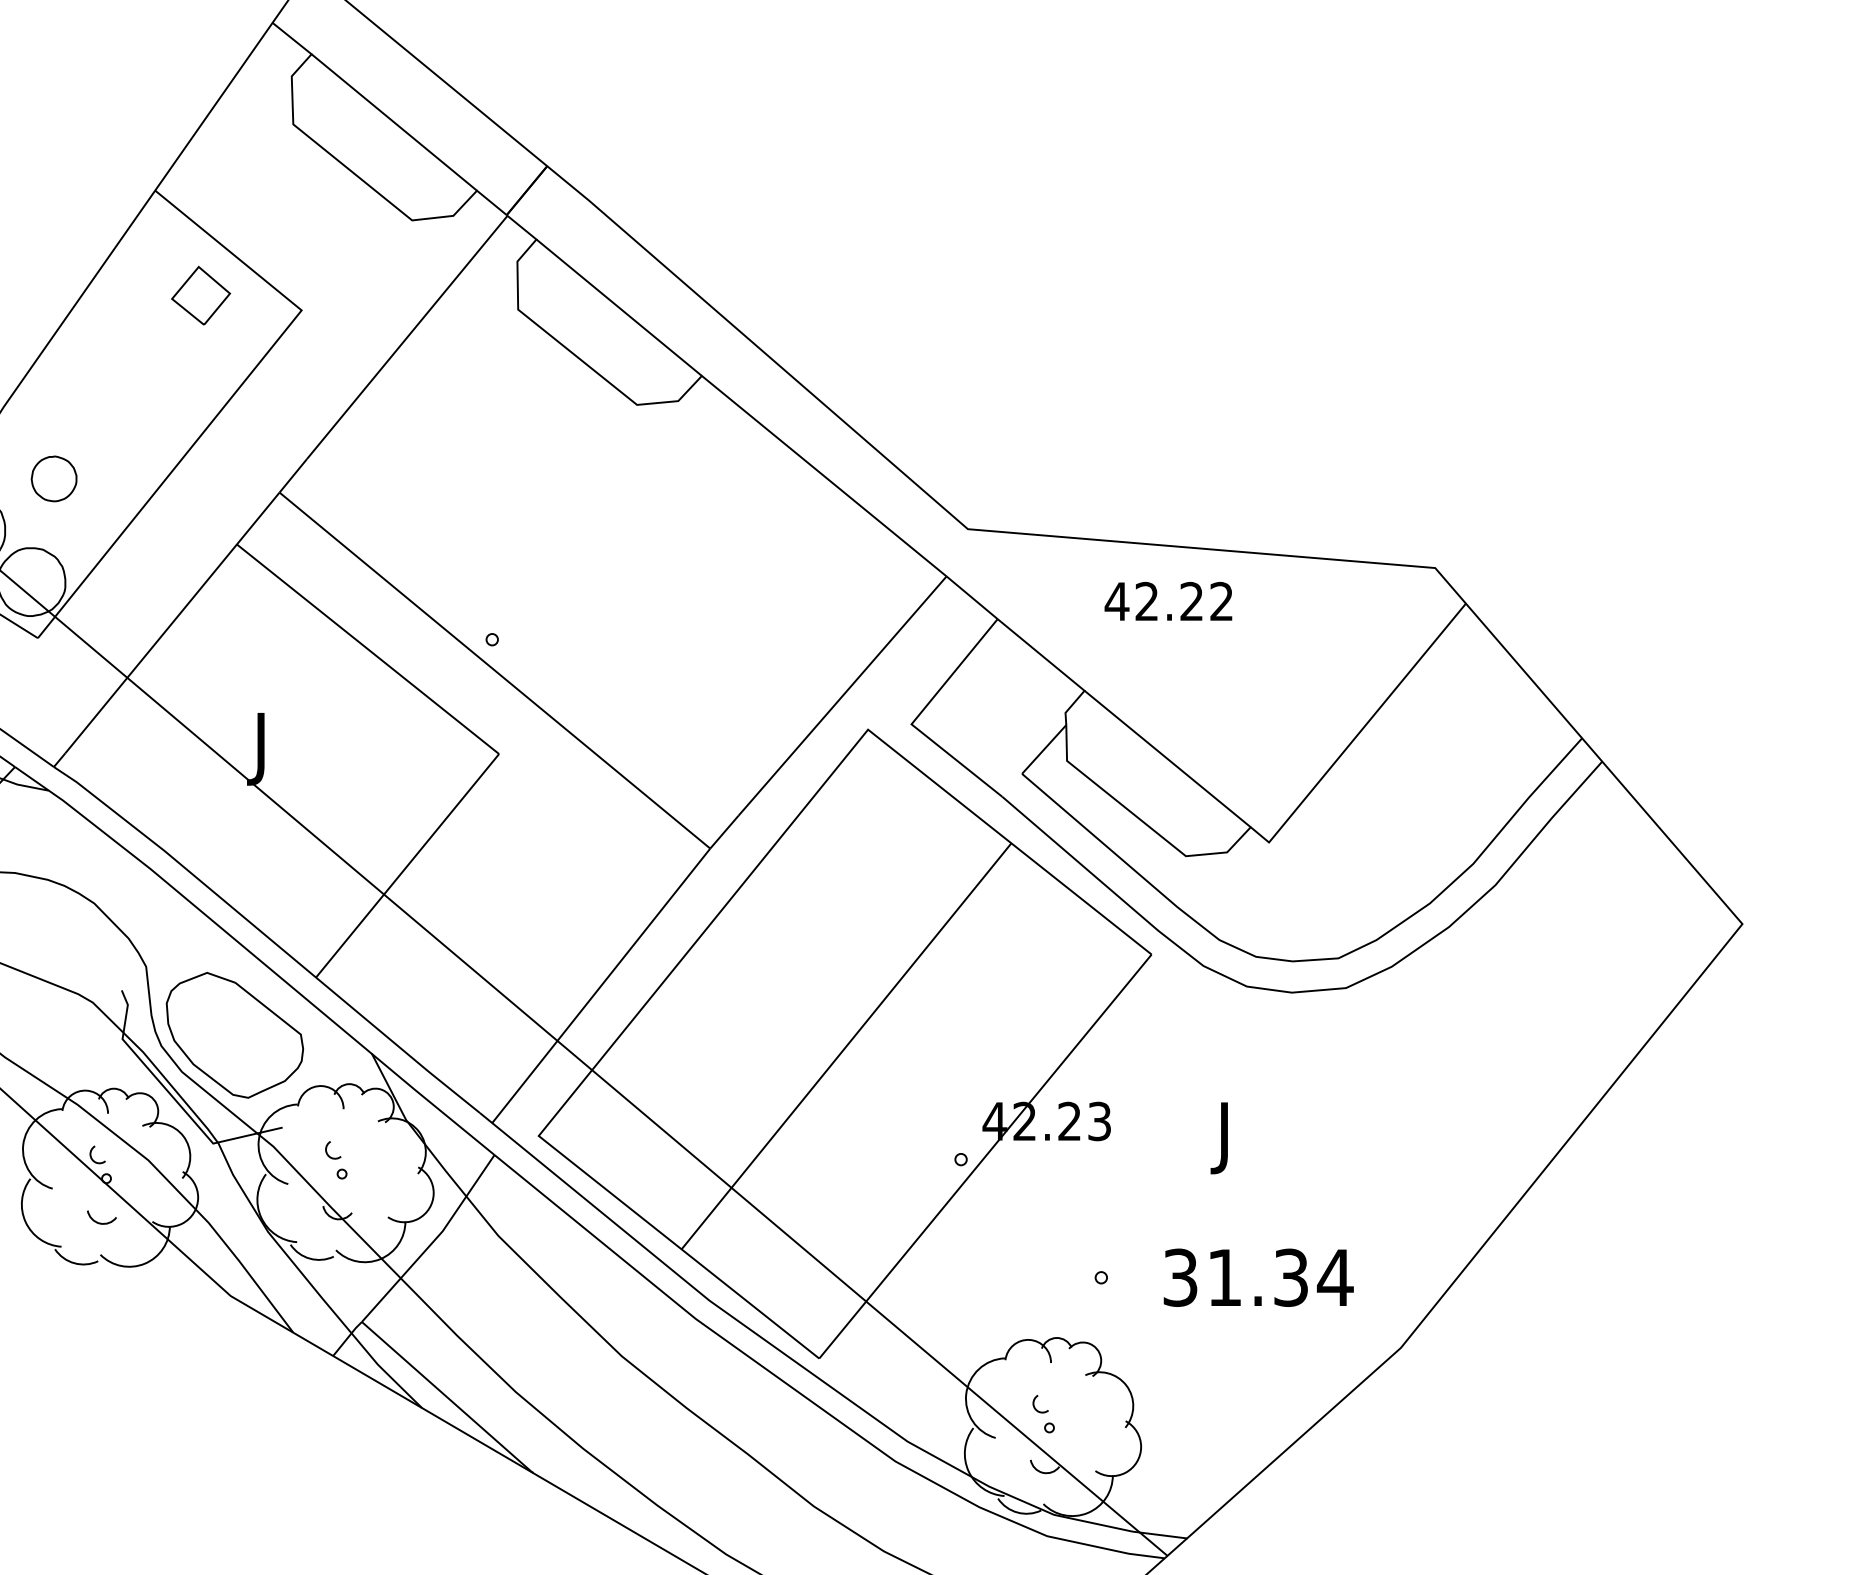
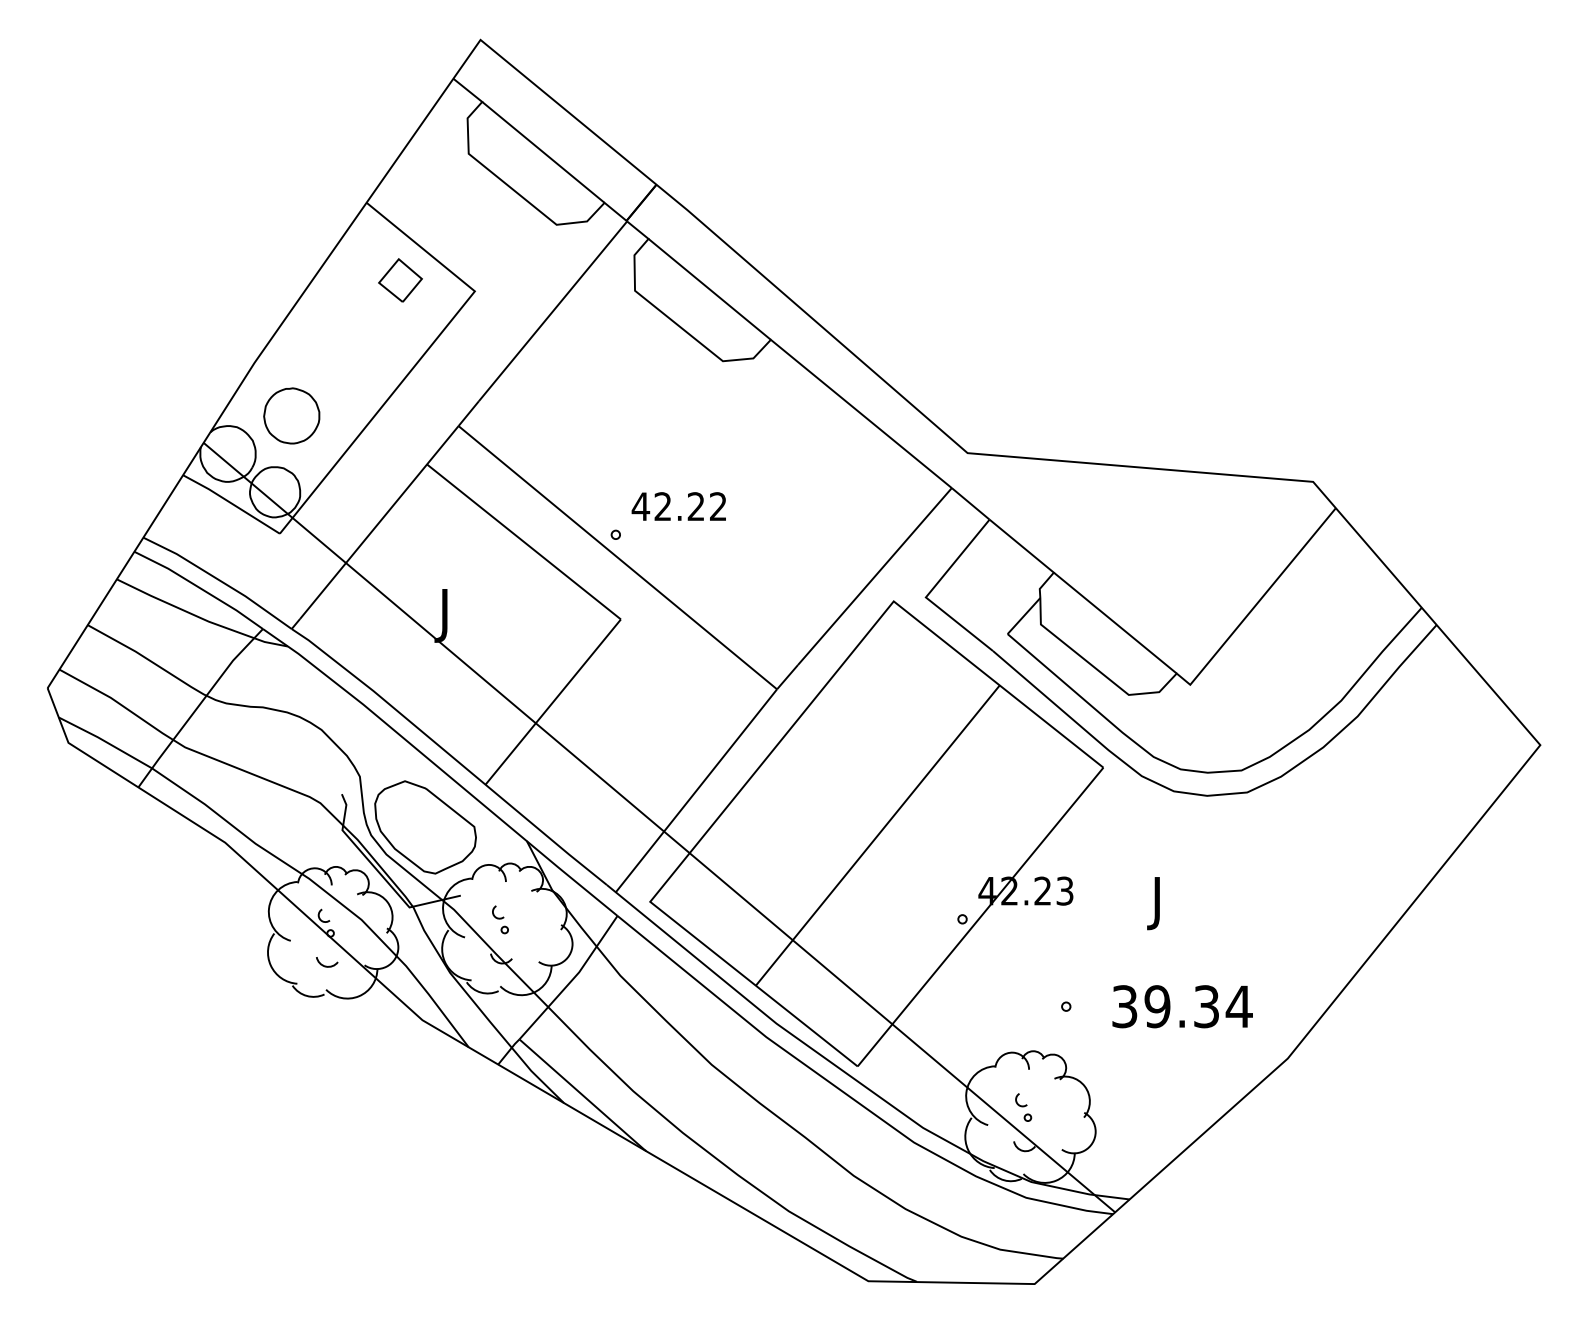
part: (53, 478) -> (291, 415), size x1.67
text: (1167, 601) -> (678, 506), moved
text: (1224, 1277) -> (1157, 1006), 31.34 -> 39.34

